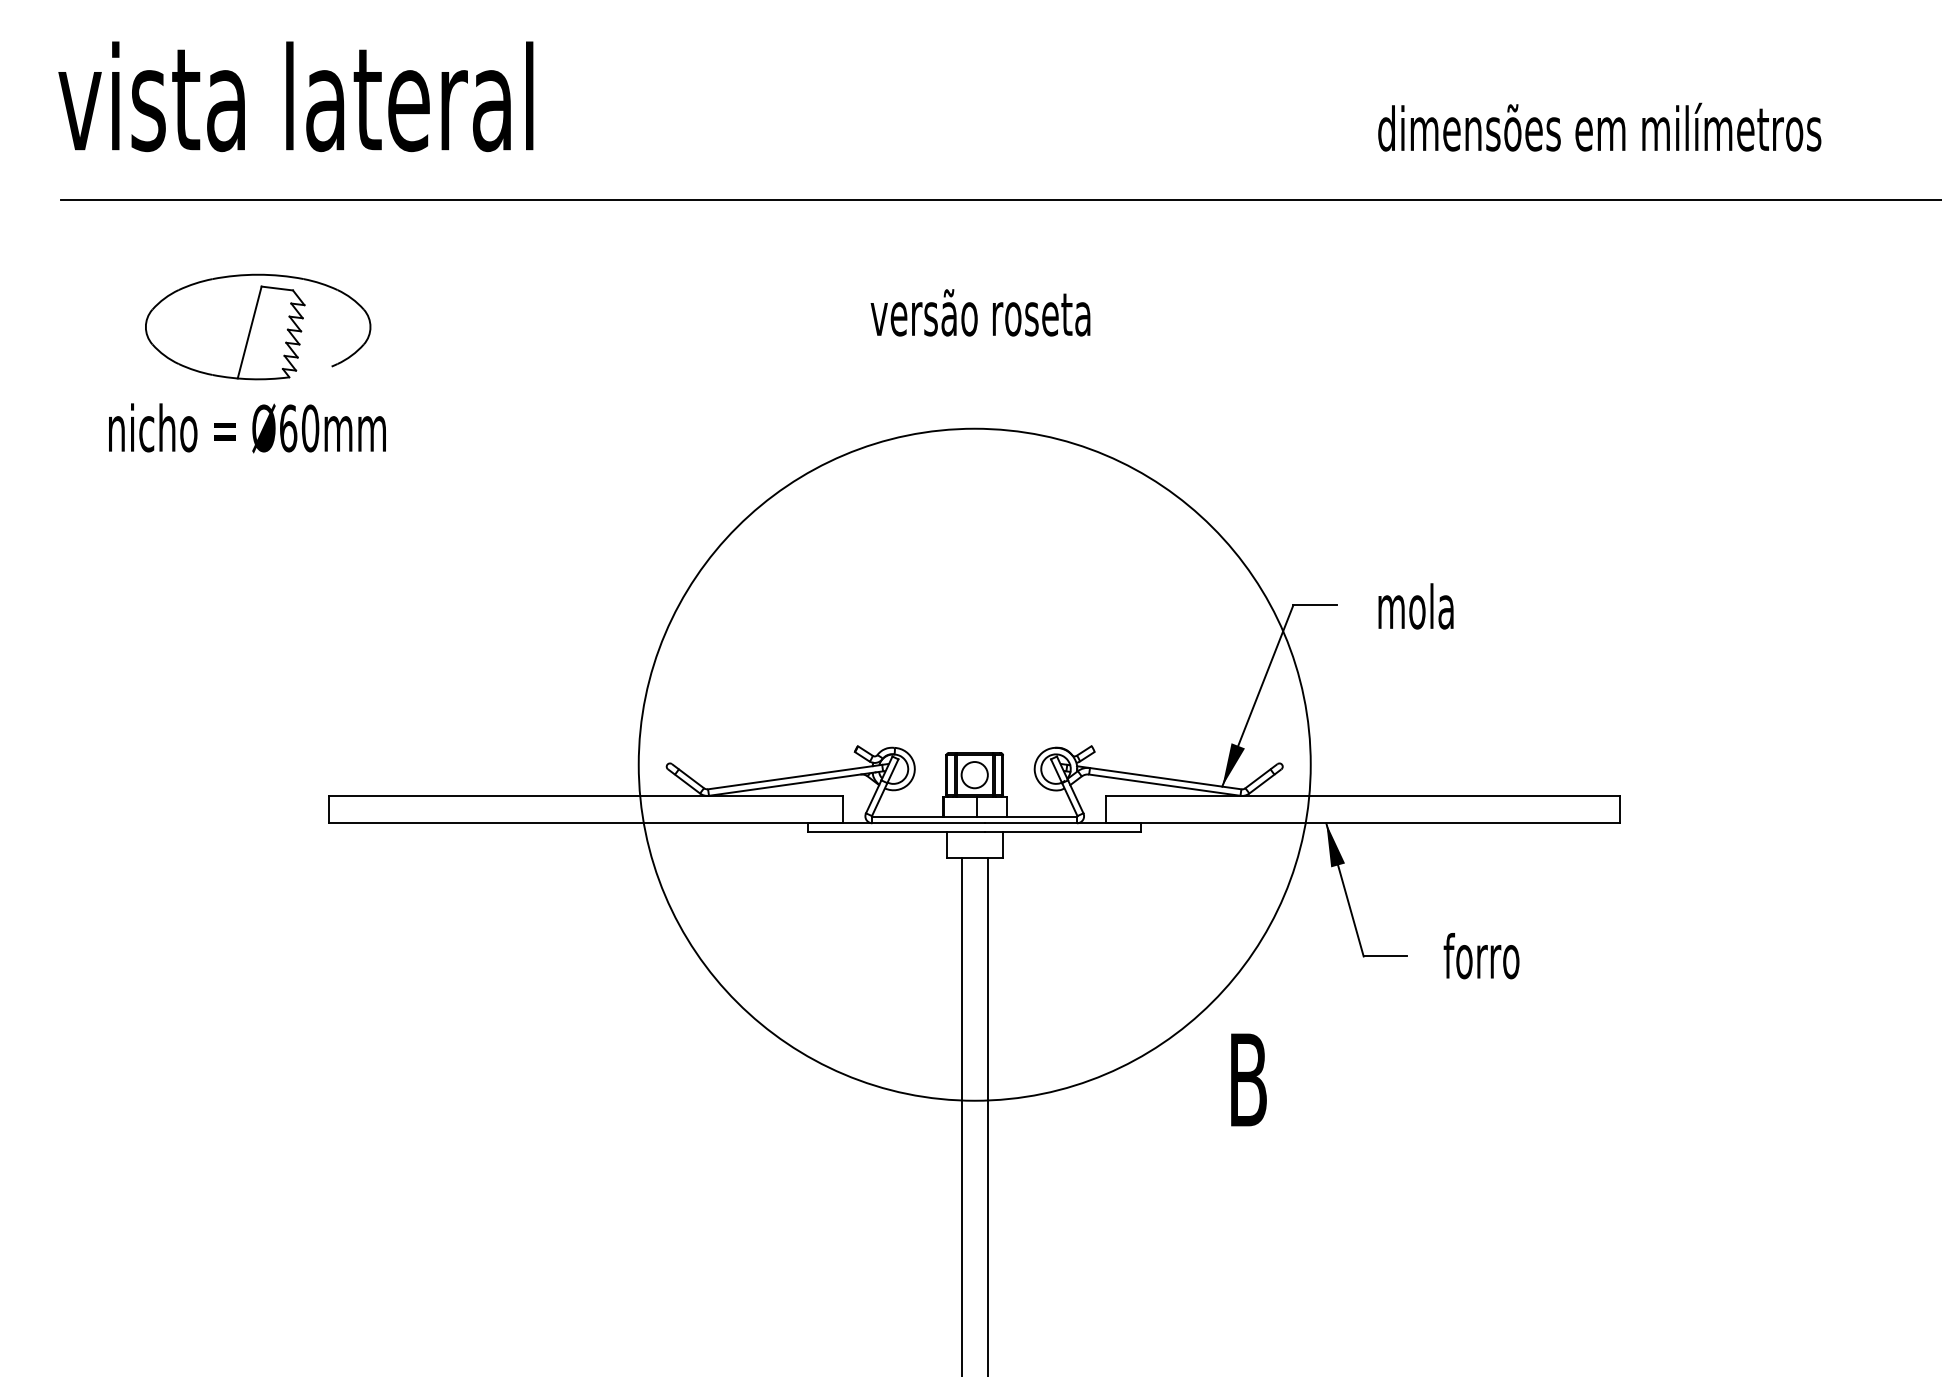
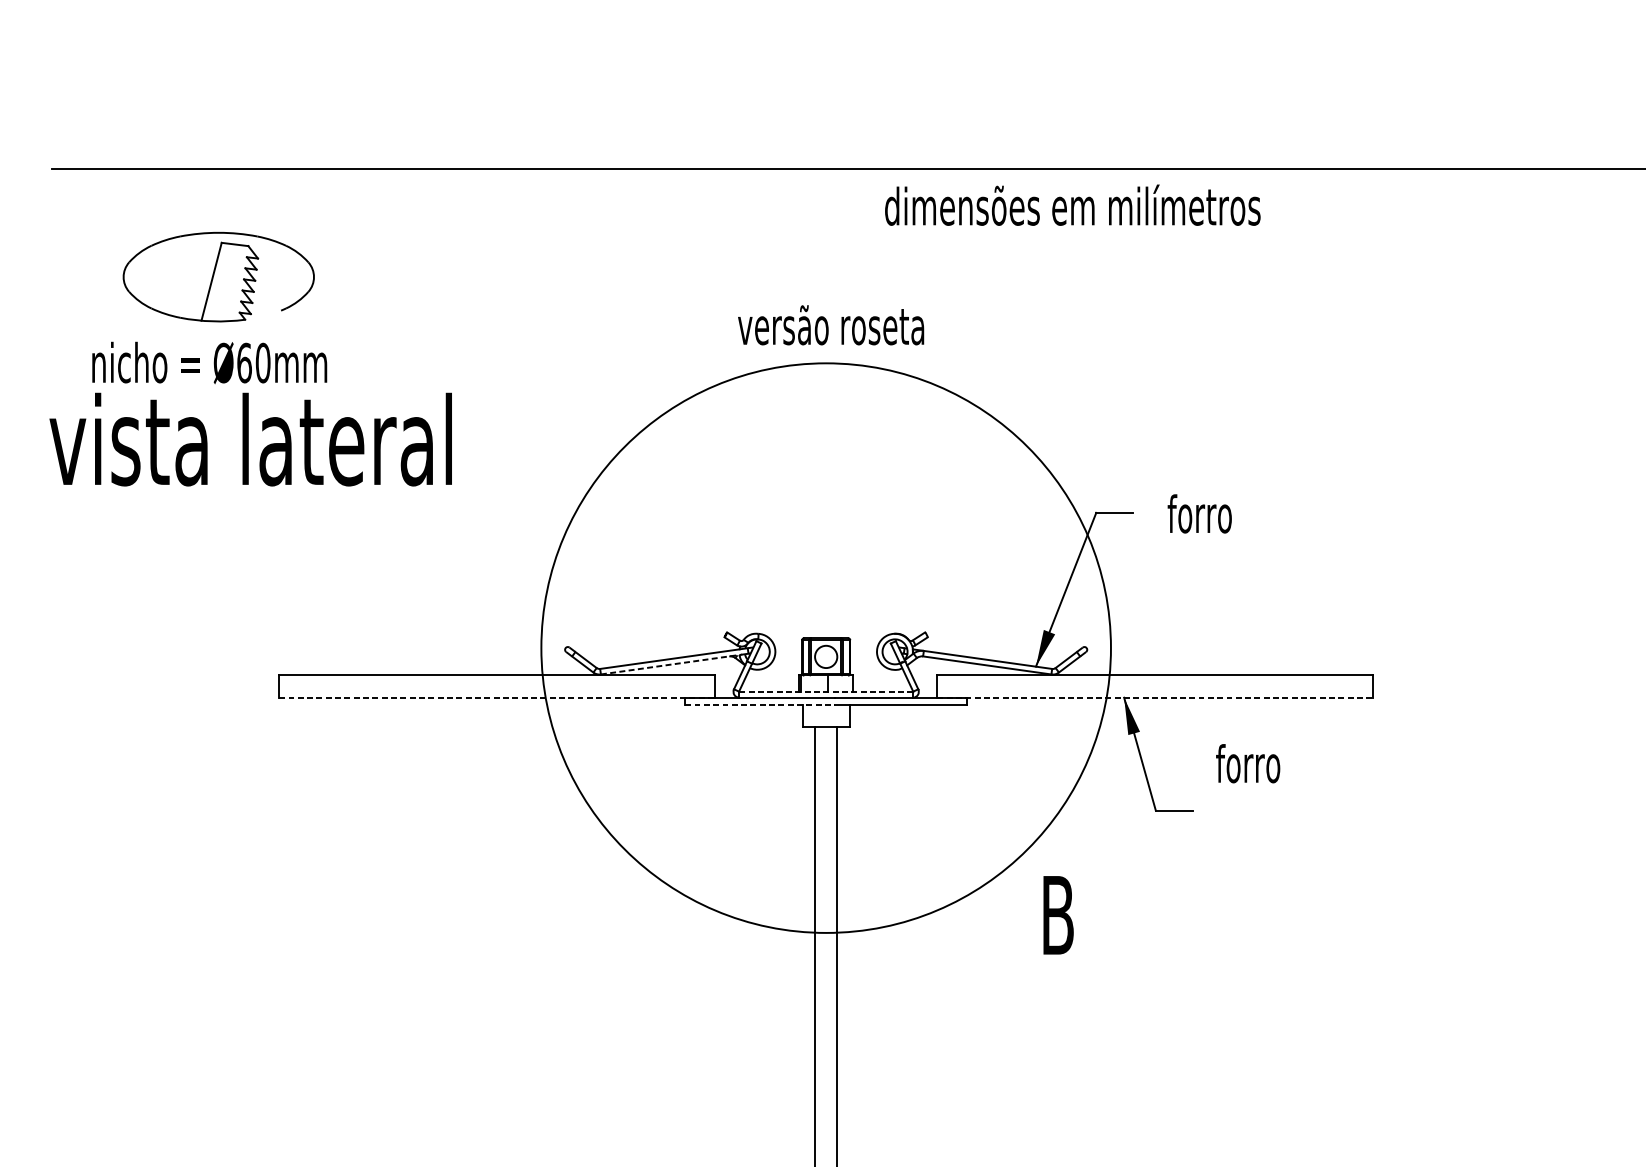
text: (295, 96) -> (250, 439), moved
text: (1599, 126) -> (1072, 204), moved
text: (980, 312) -> (831, 324), moved
text: (1415, 606) -> (1199, 513), mola -> forro
line: (792, 784) -> (671, 664), solid -> dashed
line: (975, 816) -> (826, 691), solid -> dashed
line: (586, 823) -> (497, 697), solid -> dashed
line: (1363, 823) -> (1155, 697), solid -> dashed
line: (897, 832) -> (760, 705), solid -> dashed
text: (1481, 956) -> (1248, 764), moved

